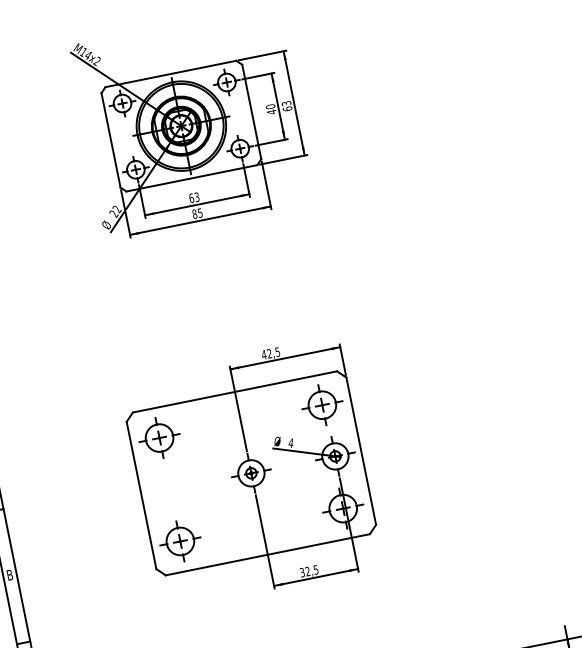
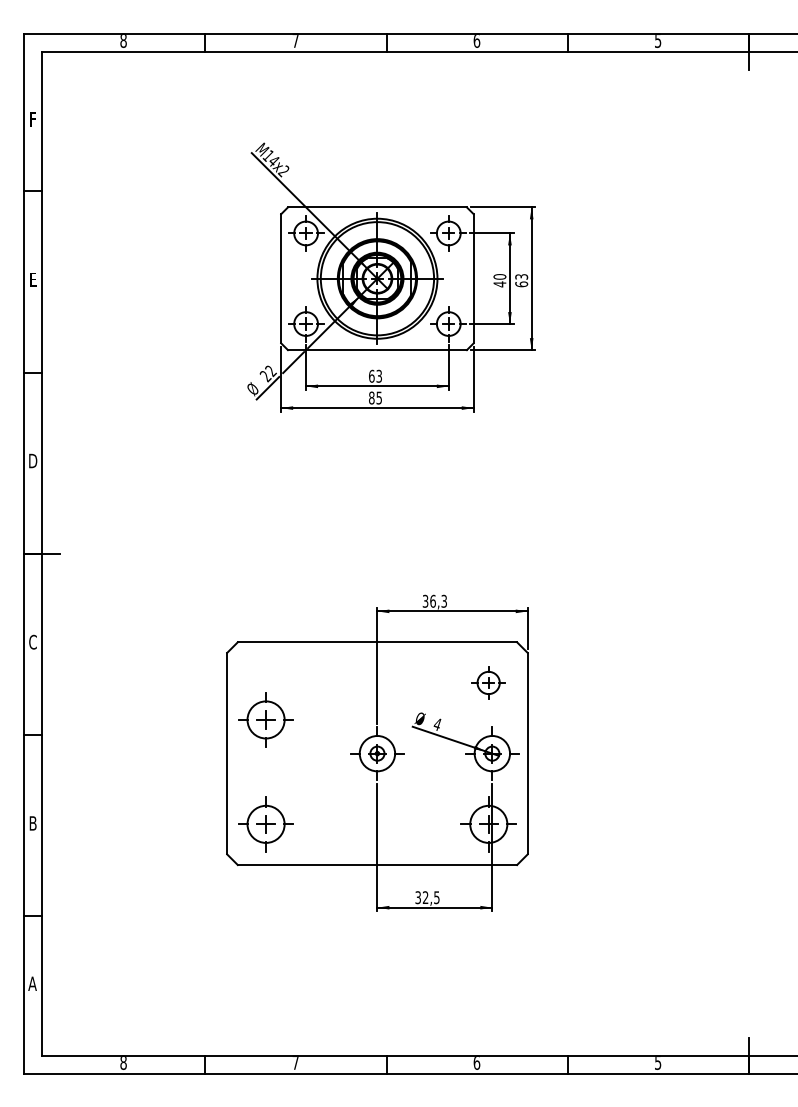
text: (270, 352) -> (434, 600), 42,5 -> 36,3
part: (322, 404) -> (488, 682), size x0.6
part: (159, 437) -> (265, 719), moved

